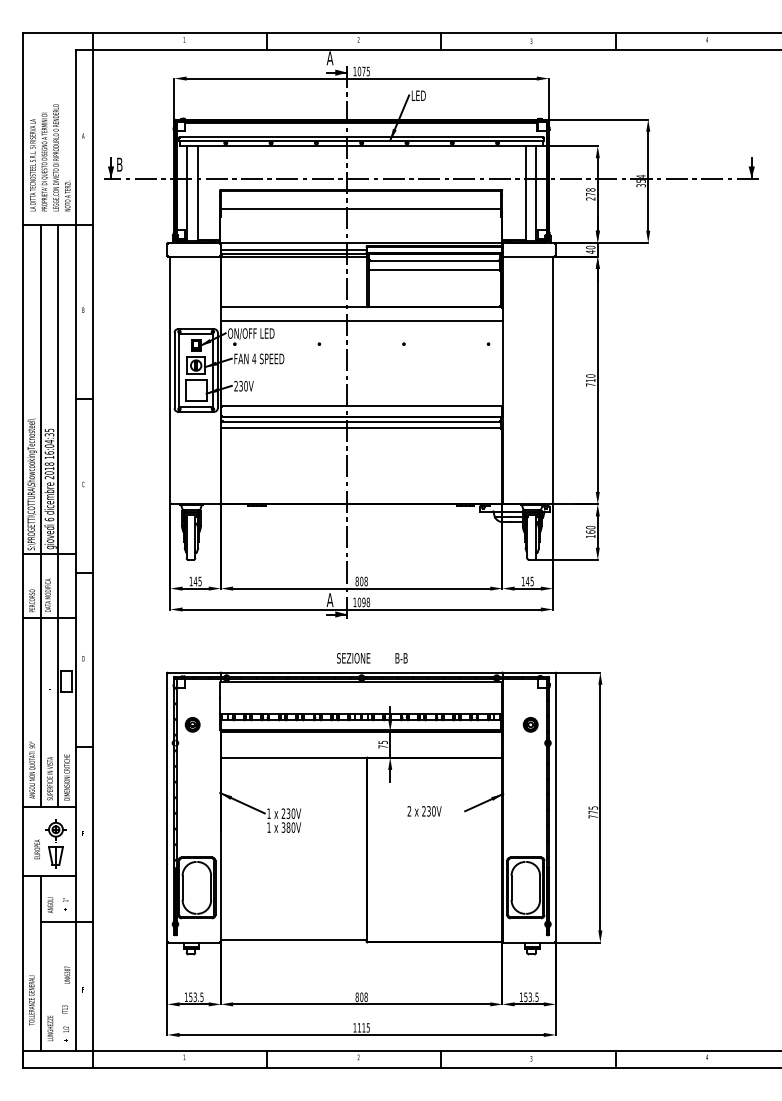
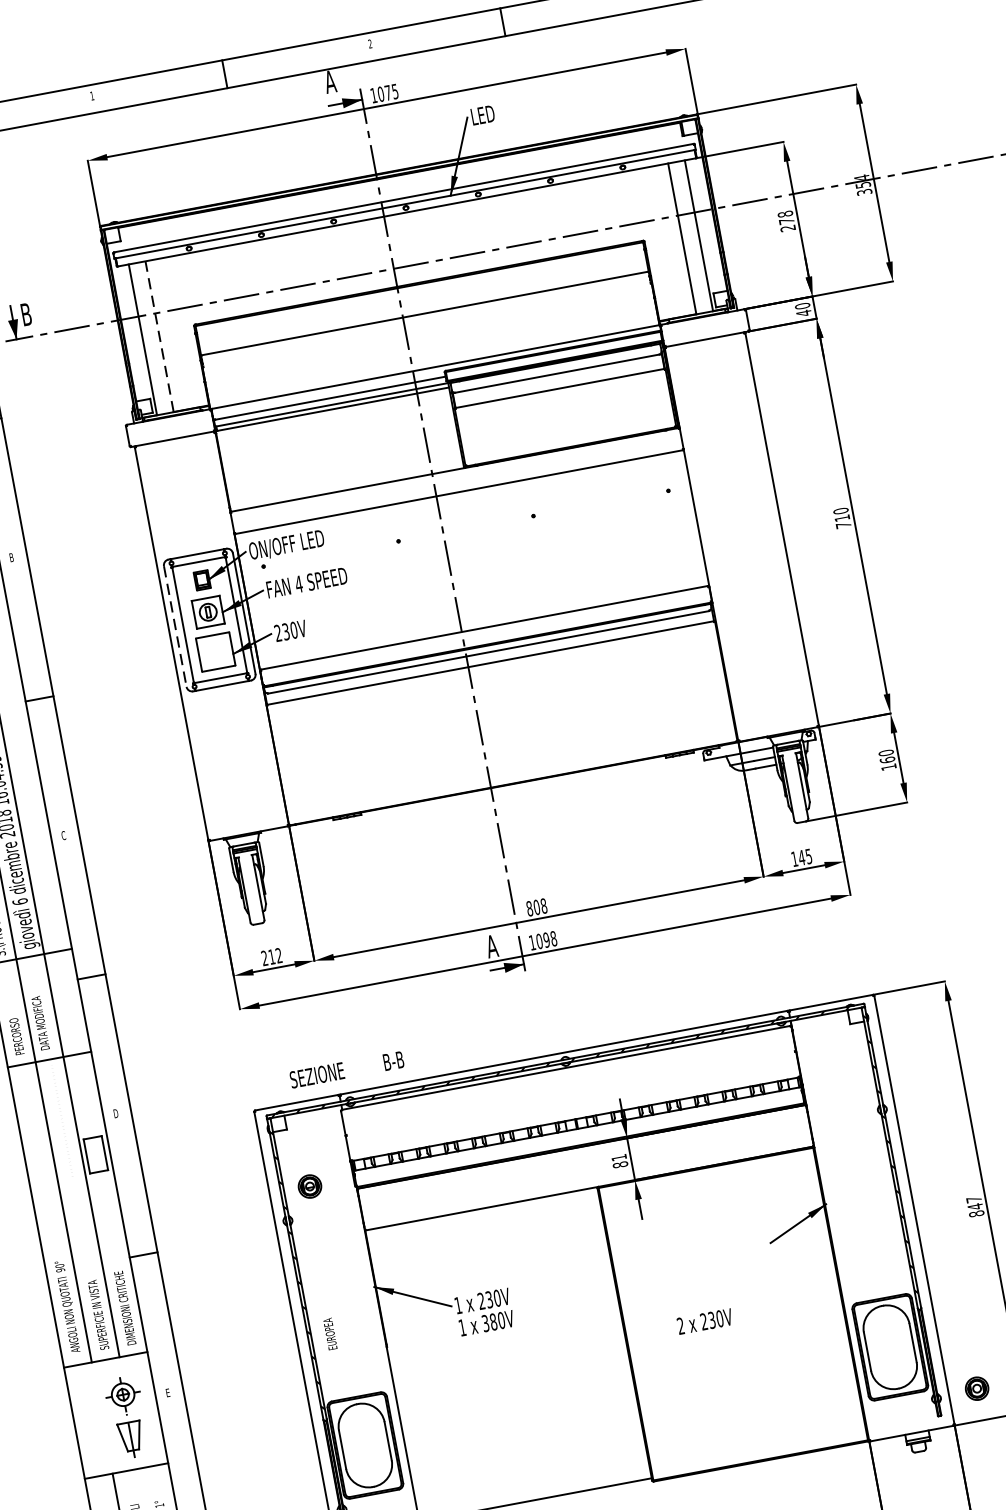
line: (197, 192) -> (158, 335), solid -> dashed
line: (174, 370) -> (175, 626), solid -> dashed
text: (195, 581) -> (271, 956), 145 -> 212
text: (372, 658) -> (347, 1070), moved
part: (530, 724) -> (976, 1388), moved
text: (382, 744) -> (618, 1161), 75 -> 81
text: (424, 811) -> (704, 1321), moved
text: (593, 812) -> (975, 1206), 775 -> 847
text: (36, 849) -> (329, 1334), moved

